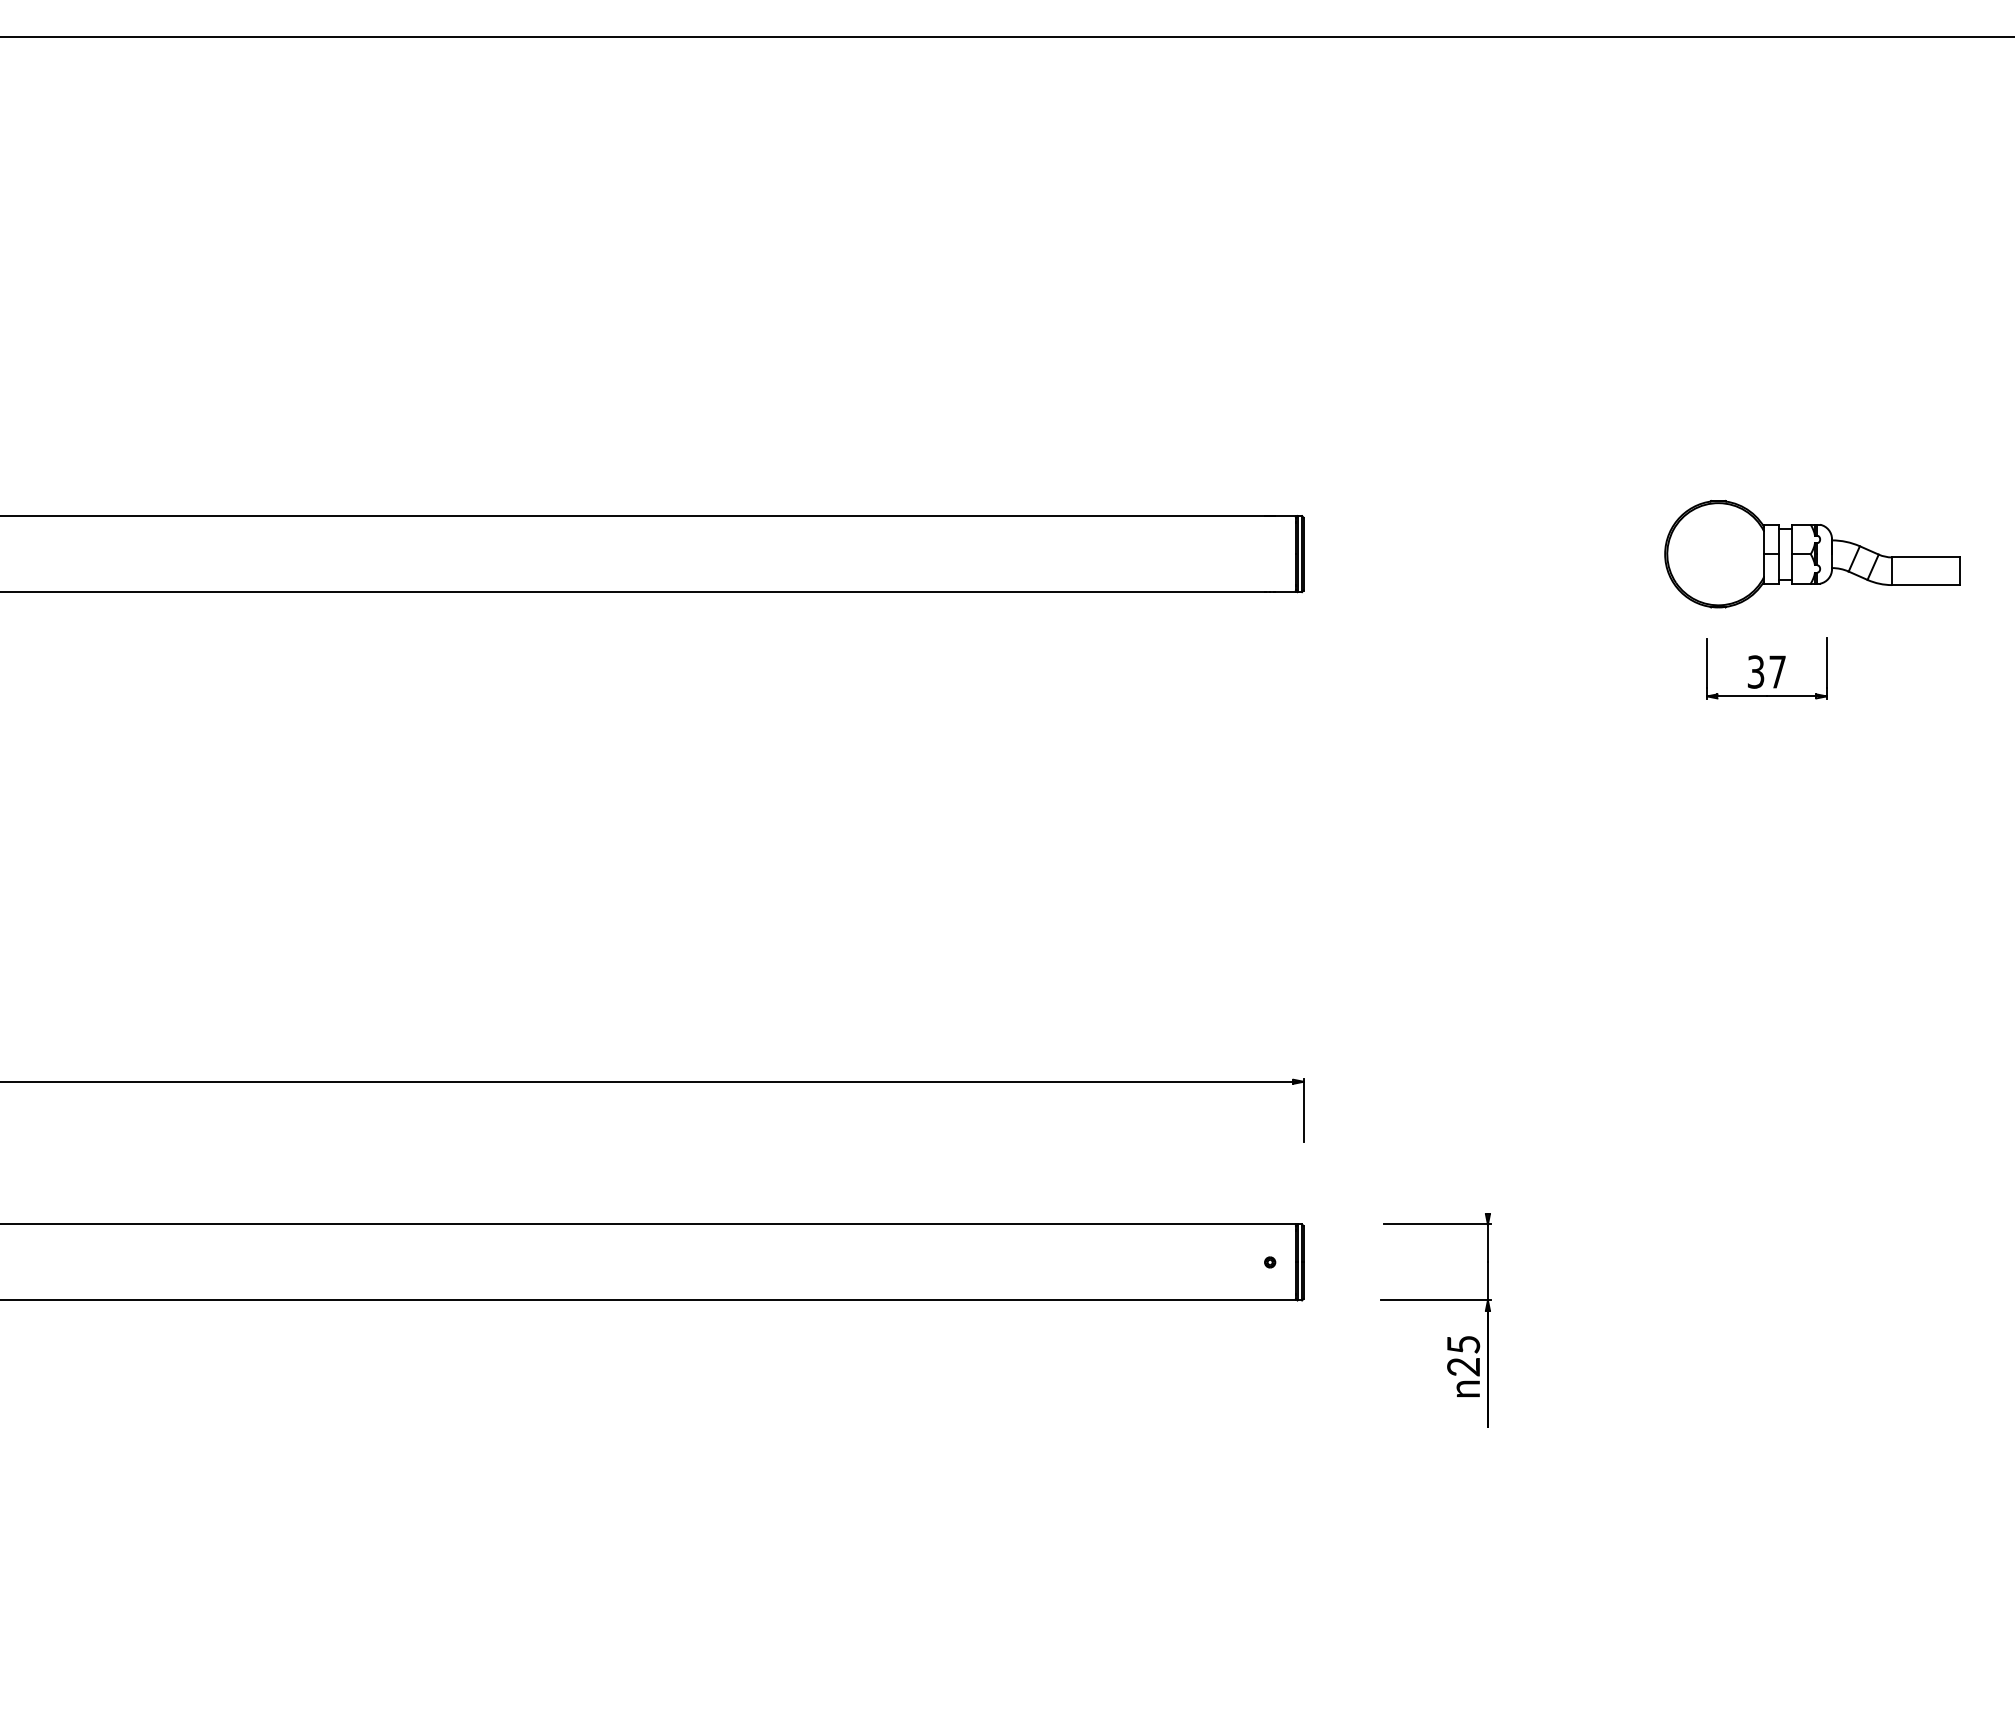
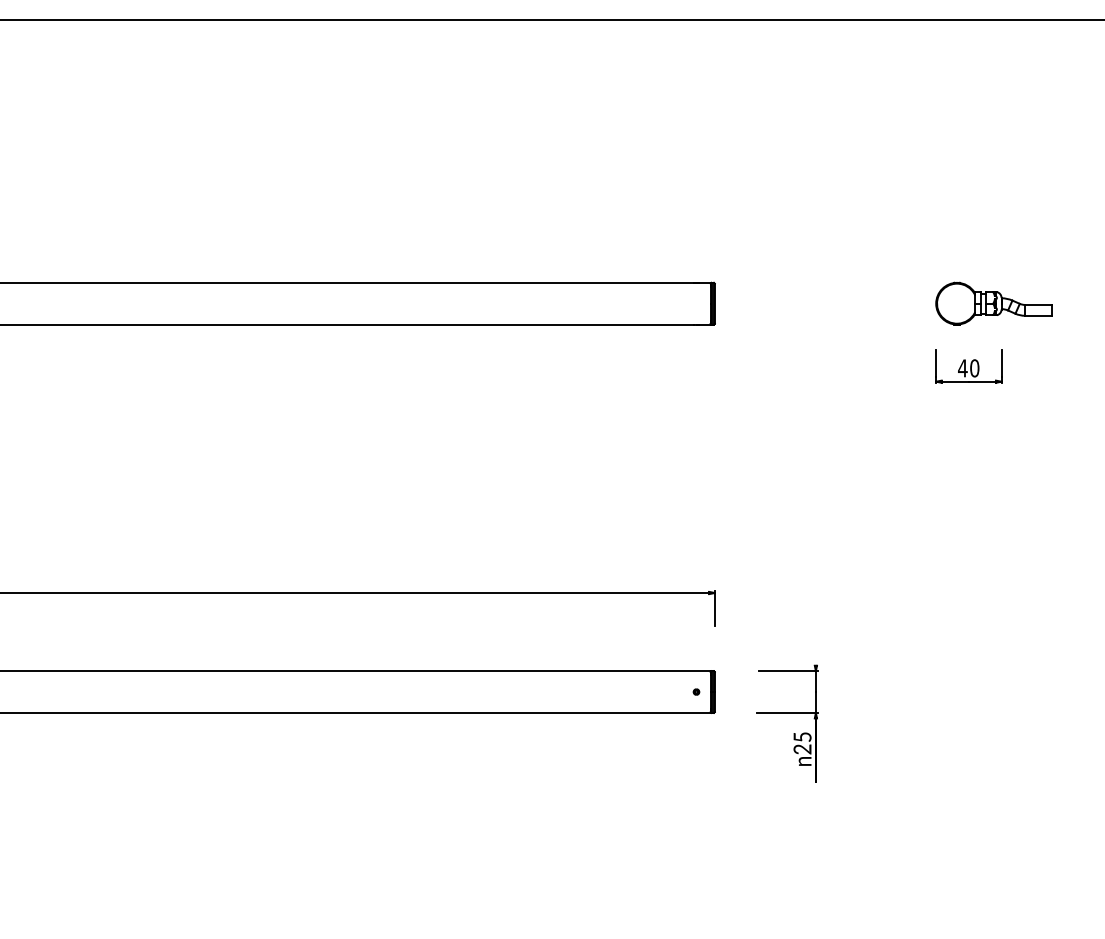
part: (1811, 553) -> (993, 303), size x0.71
text: (1766, 672) -> (968, 368), 37 -> 40

